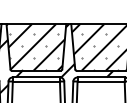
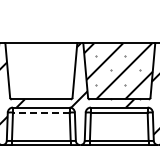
hatch: (35, 47) -> (40, 71), removed
line: (35, 81) -> (40, 112), solid -> dashed

